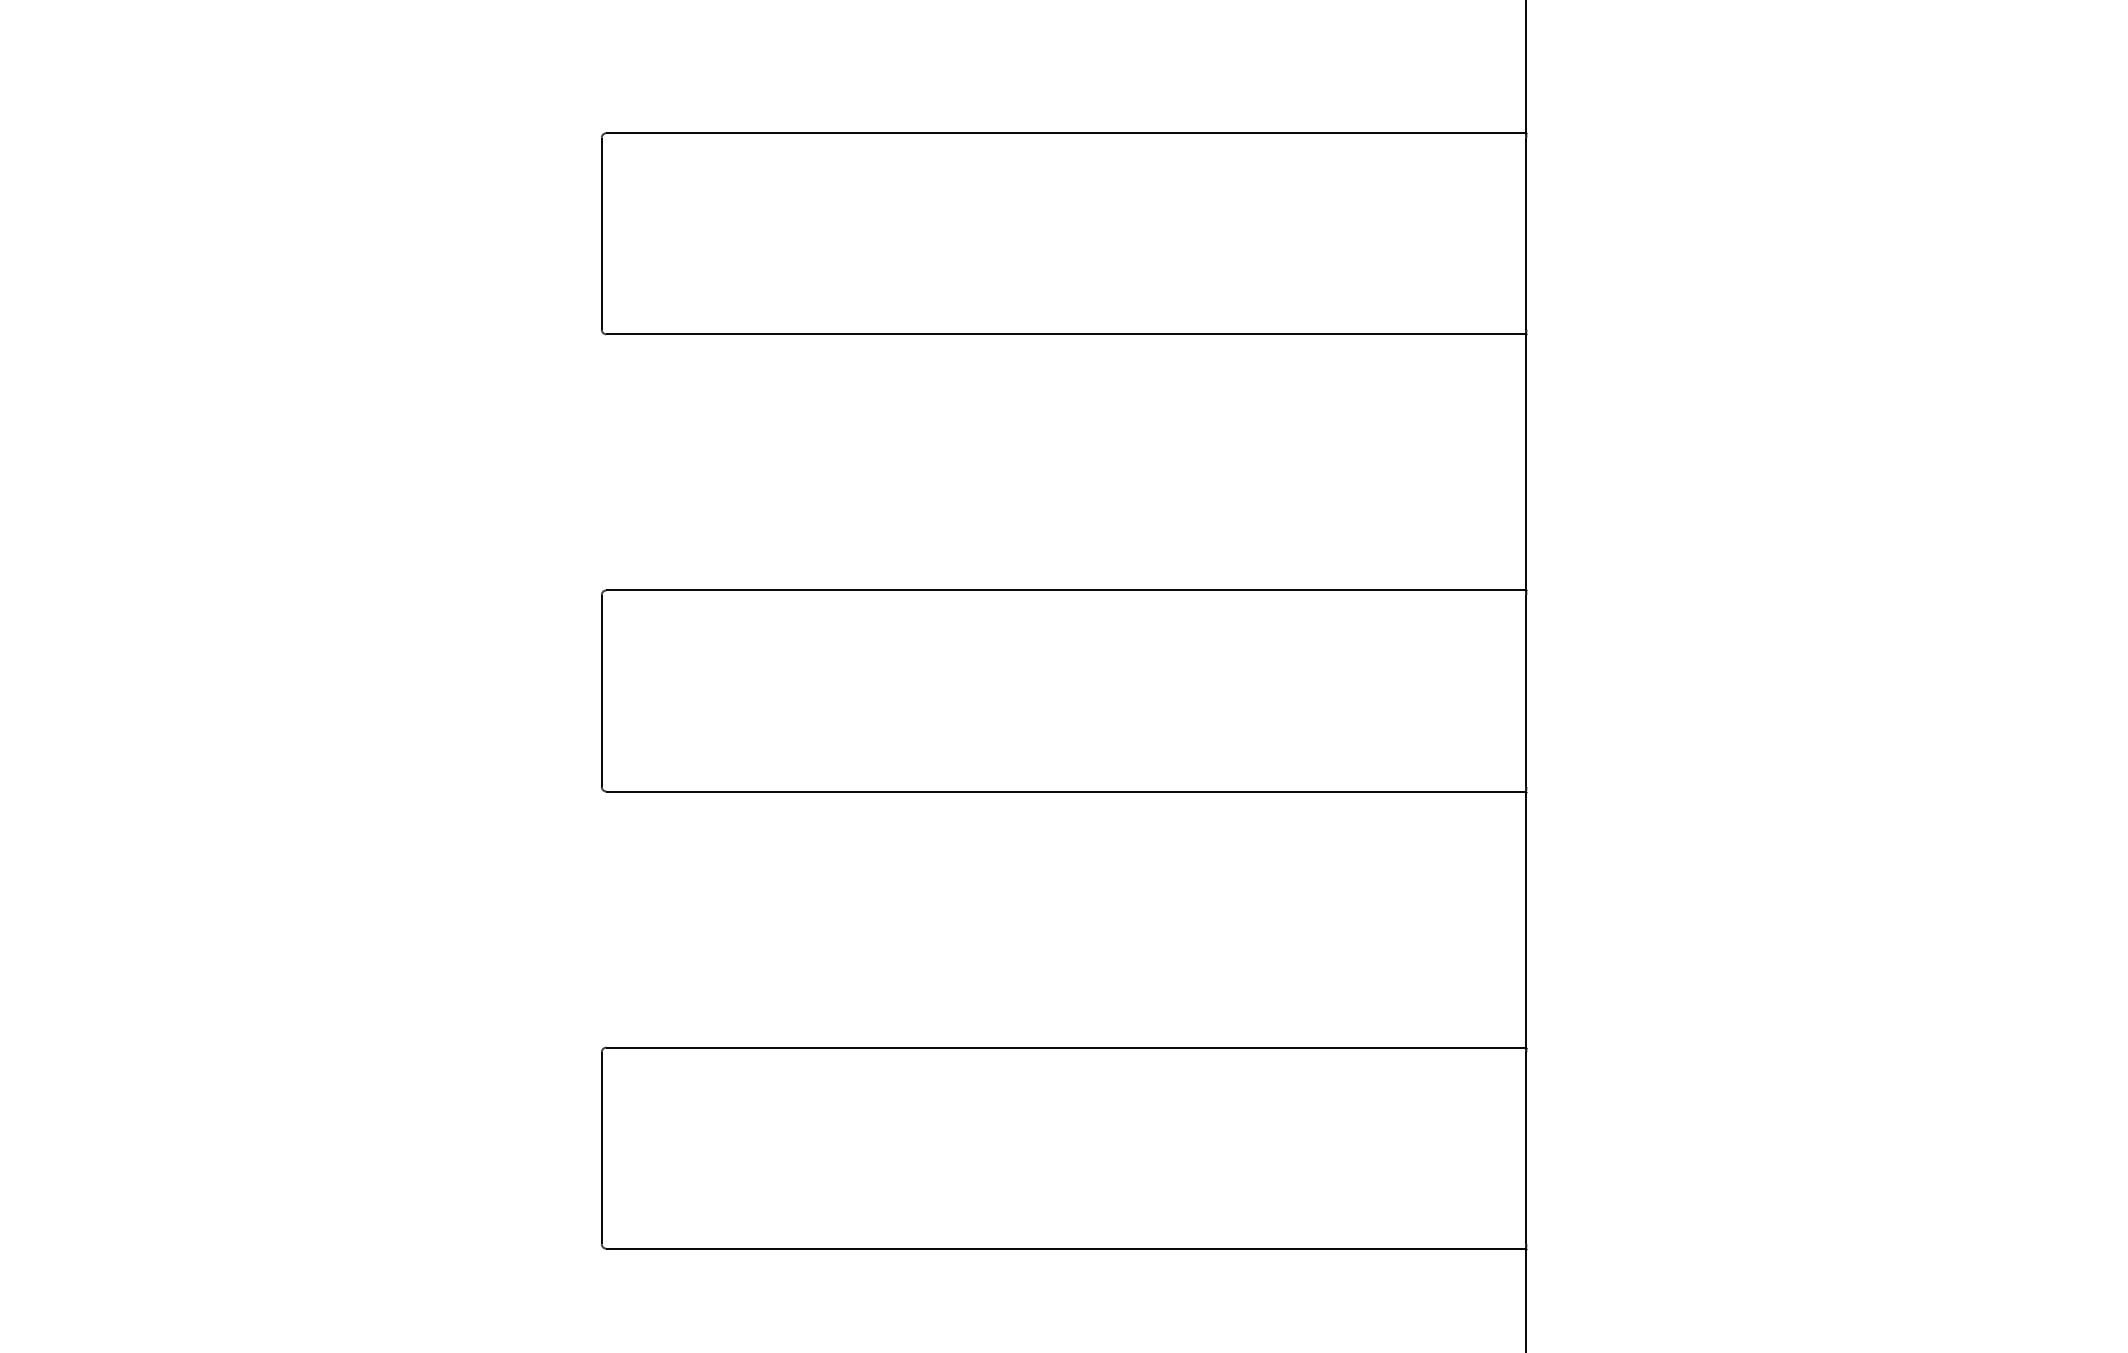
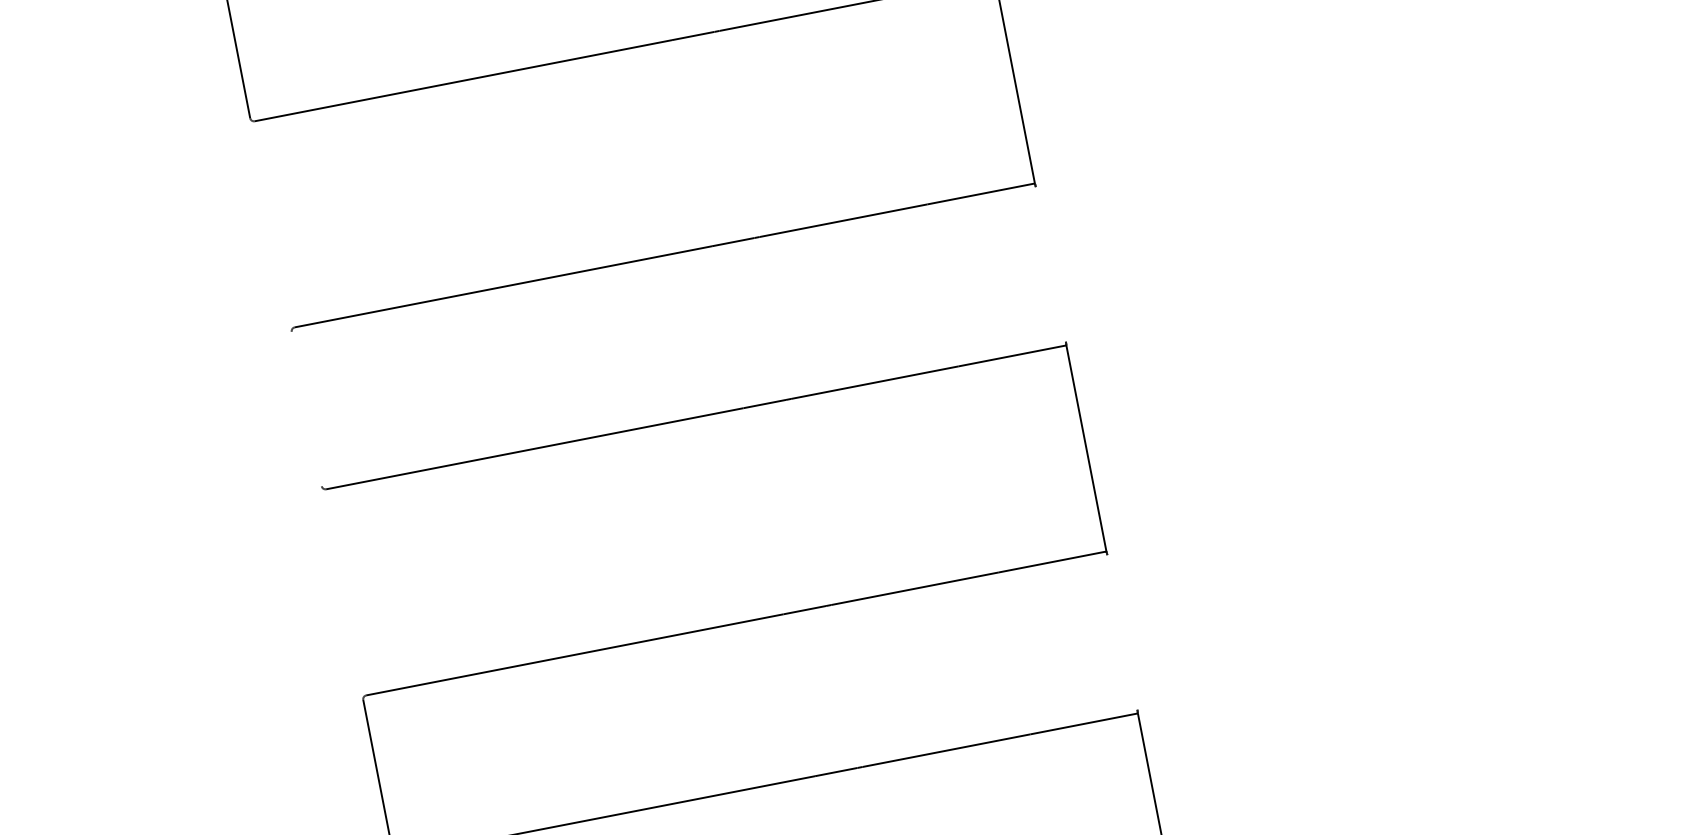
line: (601, 690) -> (306, 408), removed
line: (1526, 690) -> (1051, 264), removed
line: (1526, 1148) -> (1122, 632), removed

